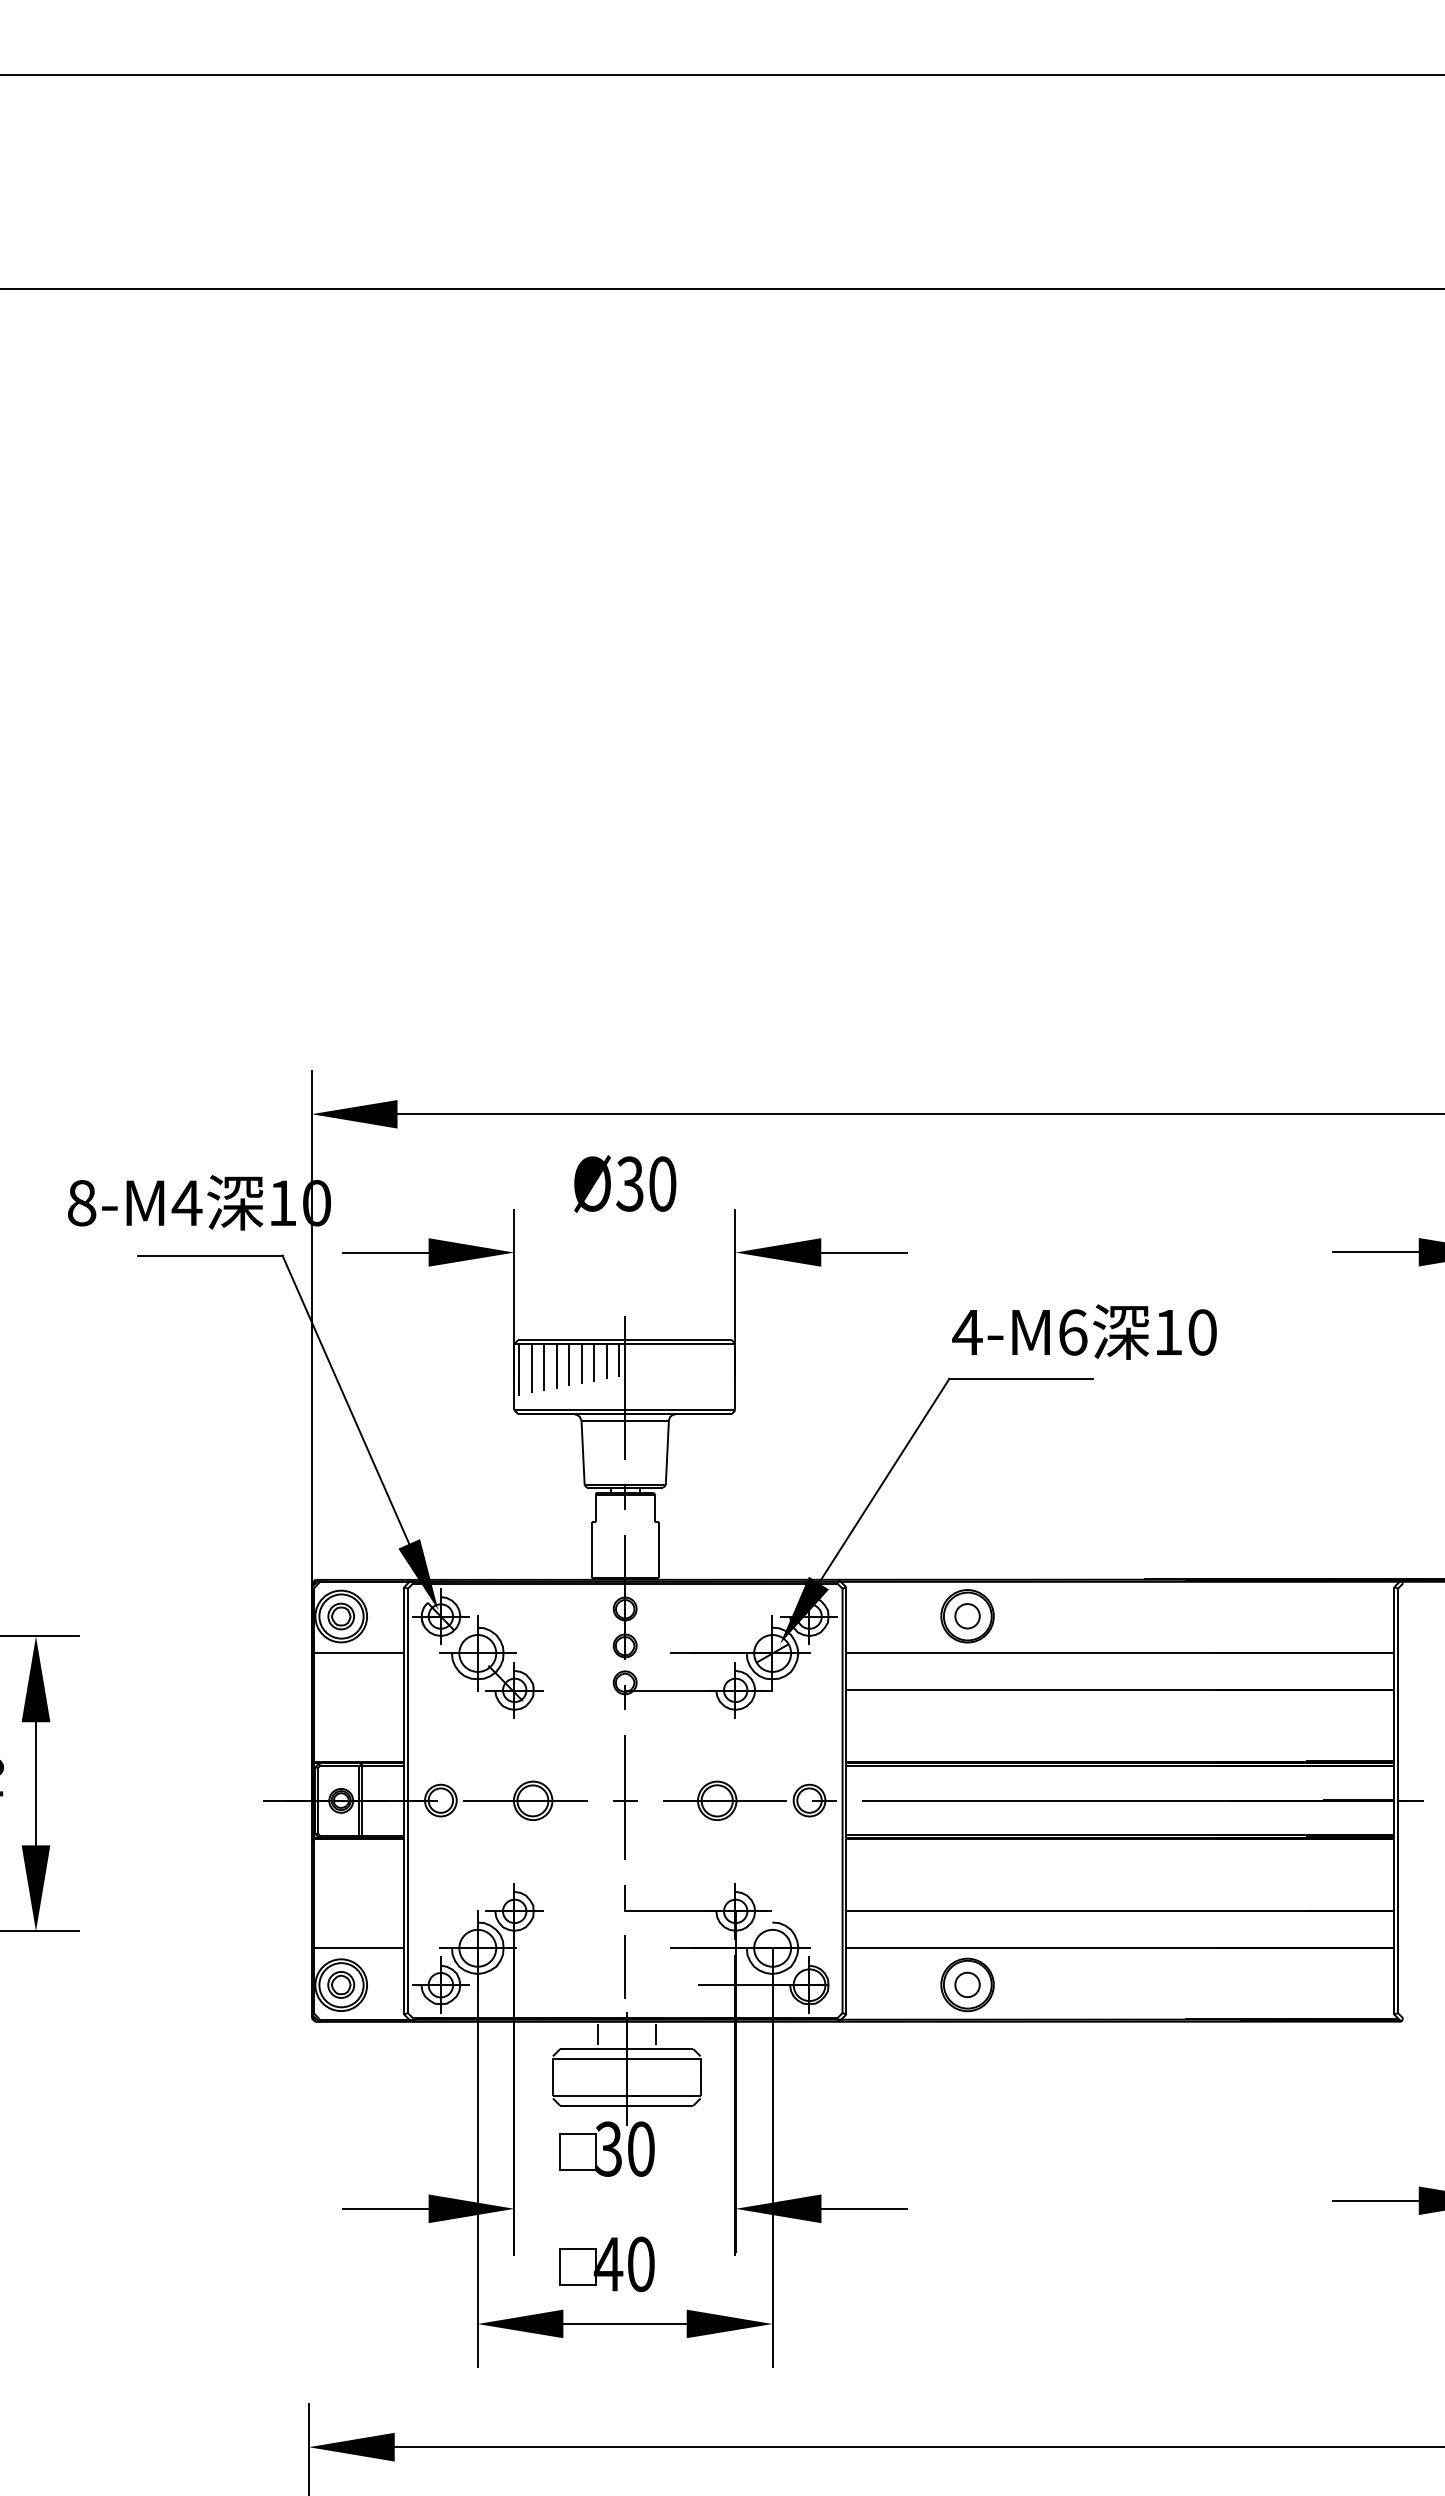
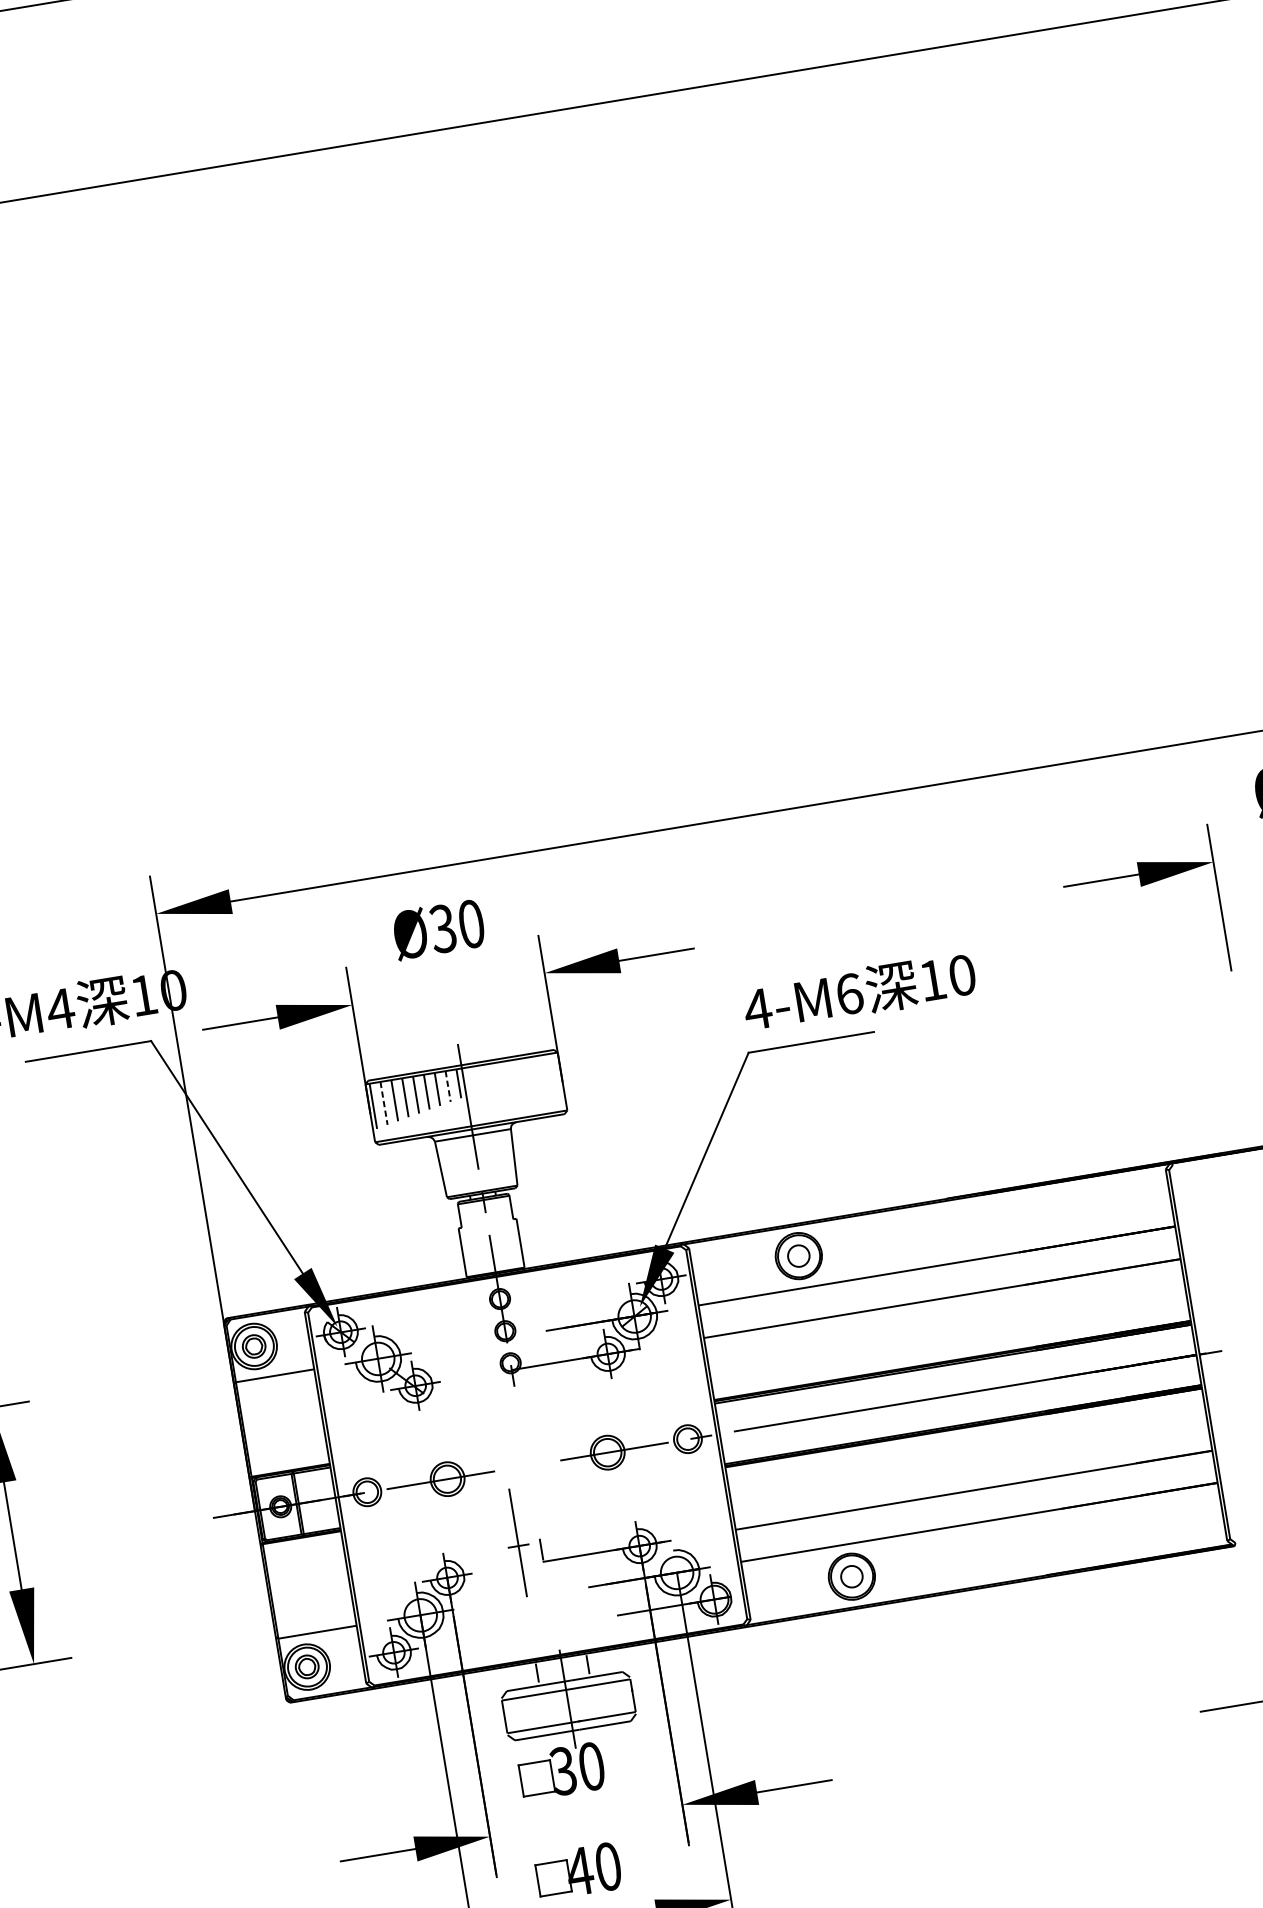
line: (606, 1361) -> (448, 1086), solid -> dashed
line: (531, 1368) -> (383, 1103), solid -> dashed
part: (625, 1797) -> (518, 1543), moved
line: (624, 1966) -> (550, 1610), removed

